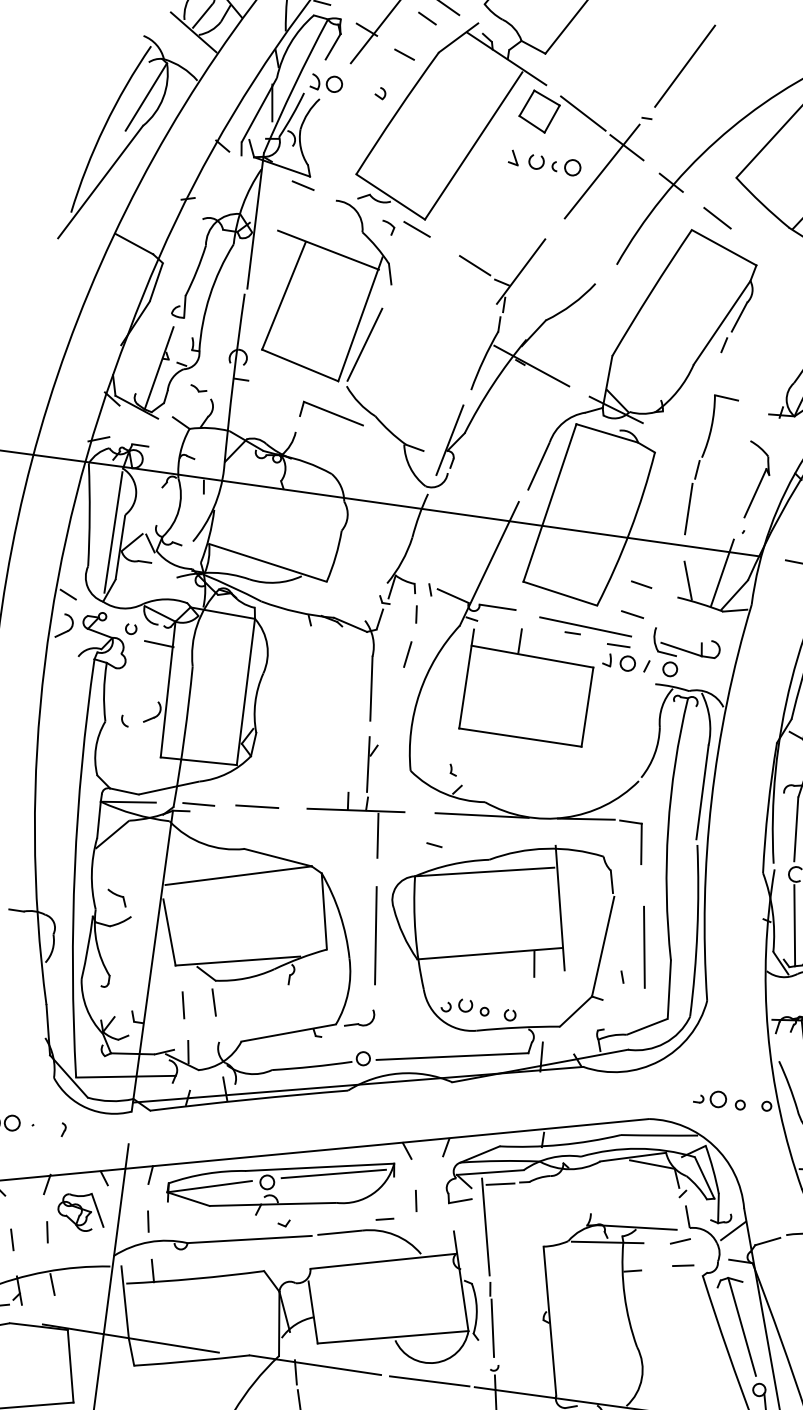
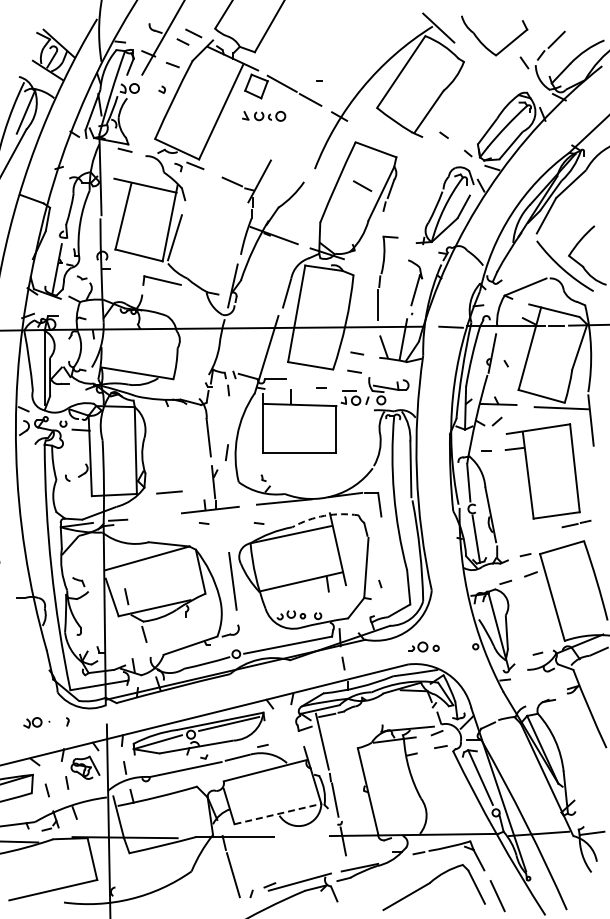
line: (685, 66) -> (337, 47), removed
line: (601, 170) -> (297, 115), removed
line: (717, 217) -> (362, 185), moved
line: (584, 625) -> (327, 382), removed
line: (406, 654) -> (226, 452), moved
line: (257, 806) -> (169, 492), moved
line: (341, 831) -> (203, 523), added
line: (376, 834) -> (224, 522), removed
arc: (546, 848) -> (324, 515), solid -> dashed
line: (644, 946) -> (390, 564), removed
line: (183, 1004) -> (126, 596), moved
part: (719, 1098) -> (423, 646), moved
line: (416, 1200) -> (343, 663), moved
line: (392, 1337) -> (277, 814), solid -> dashed
line: (428, 1381) -> (302, 836), removed

